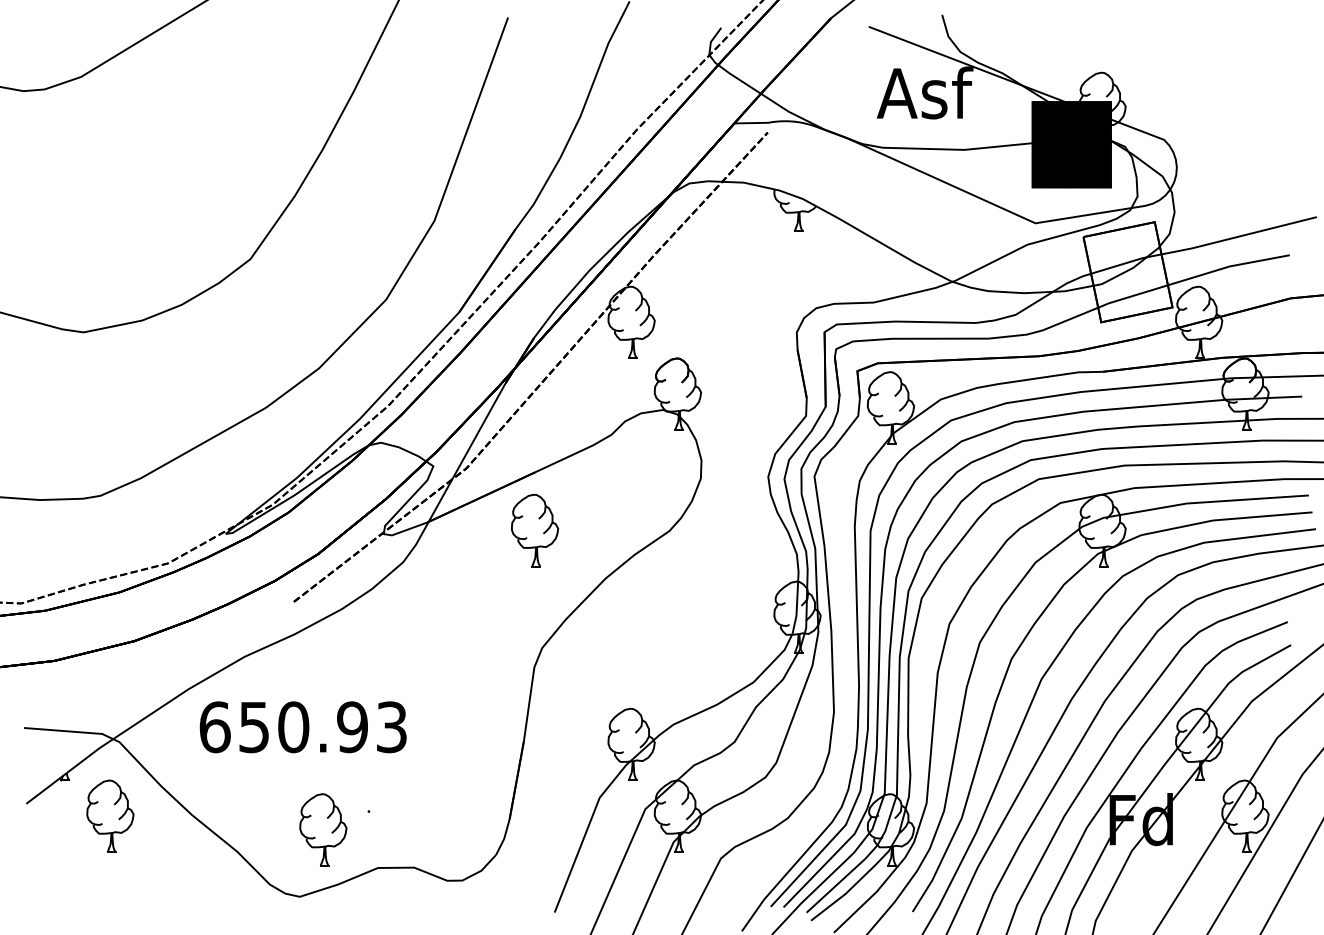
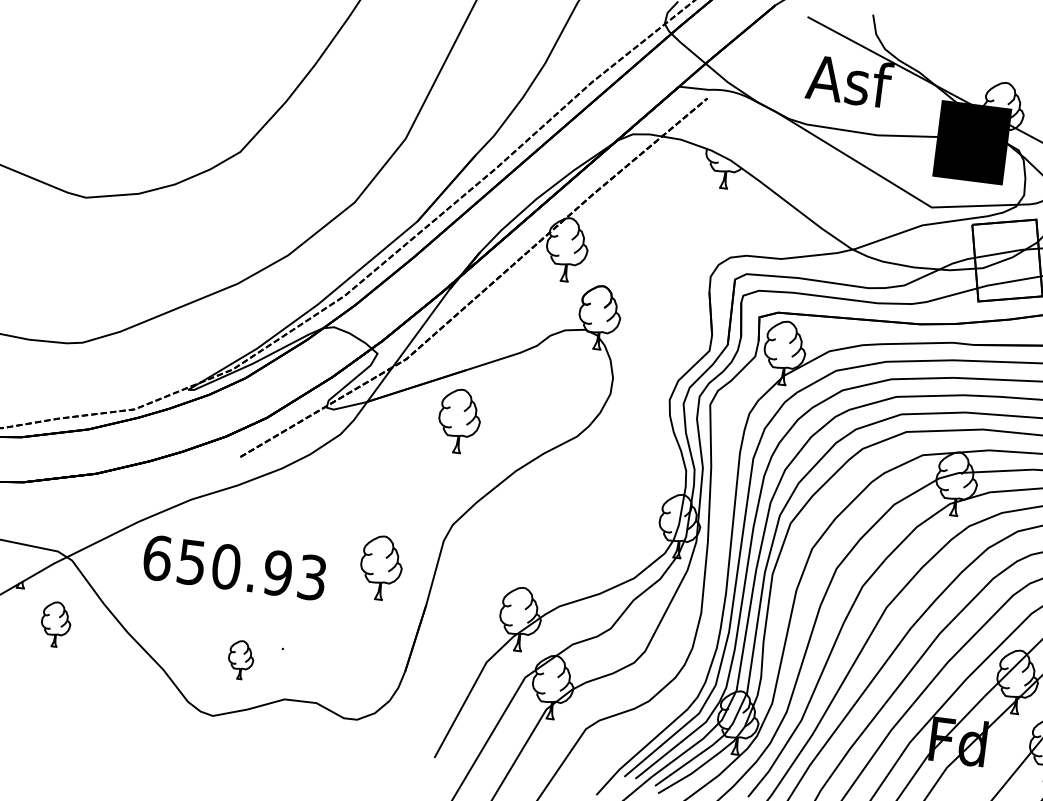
part: (468, 706) -> (381, 567), added
part: (110, 815) -> (56, 623), size x0.7
part: (323, 829) -> (241, 659), size x0.6

